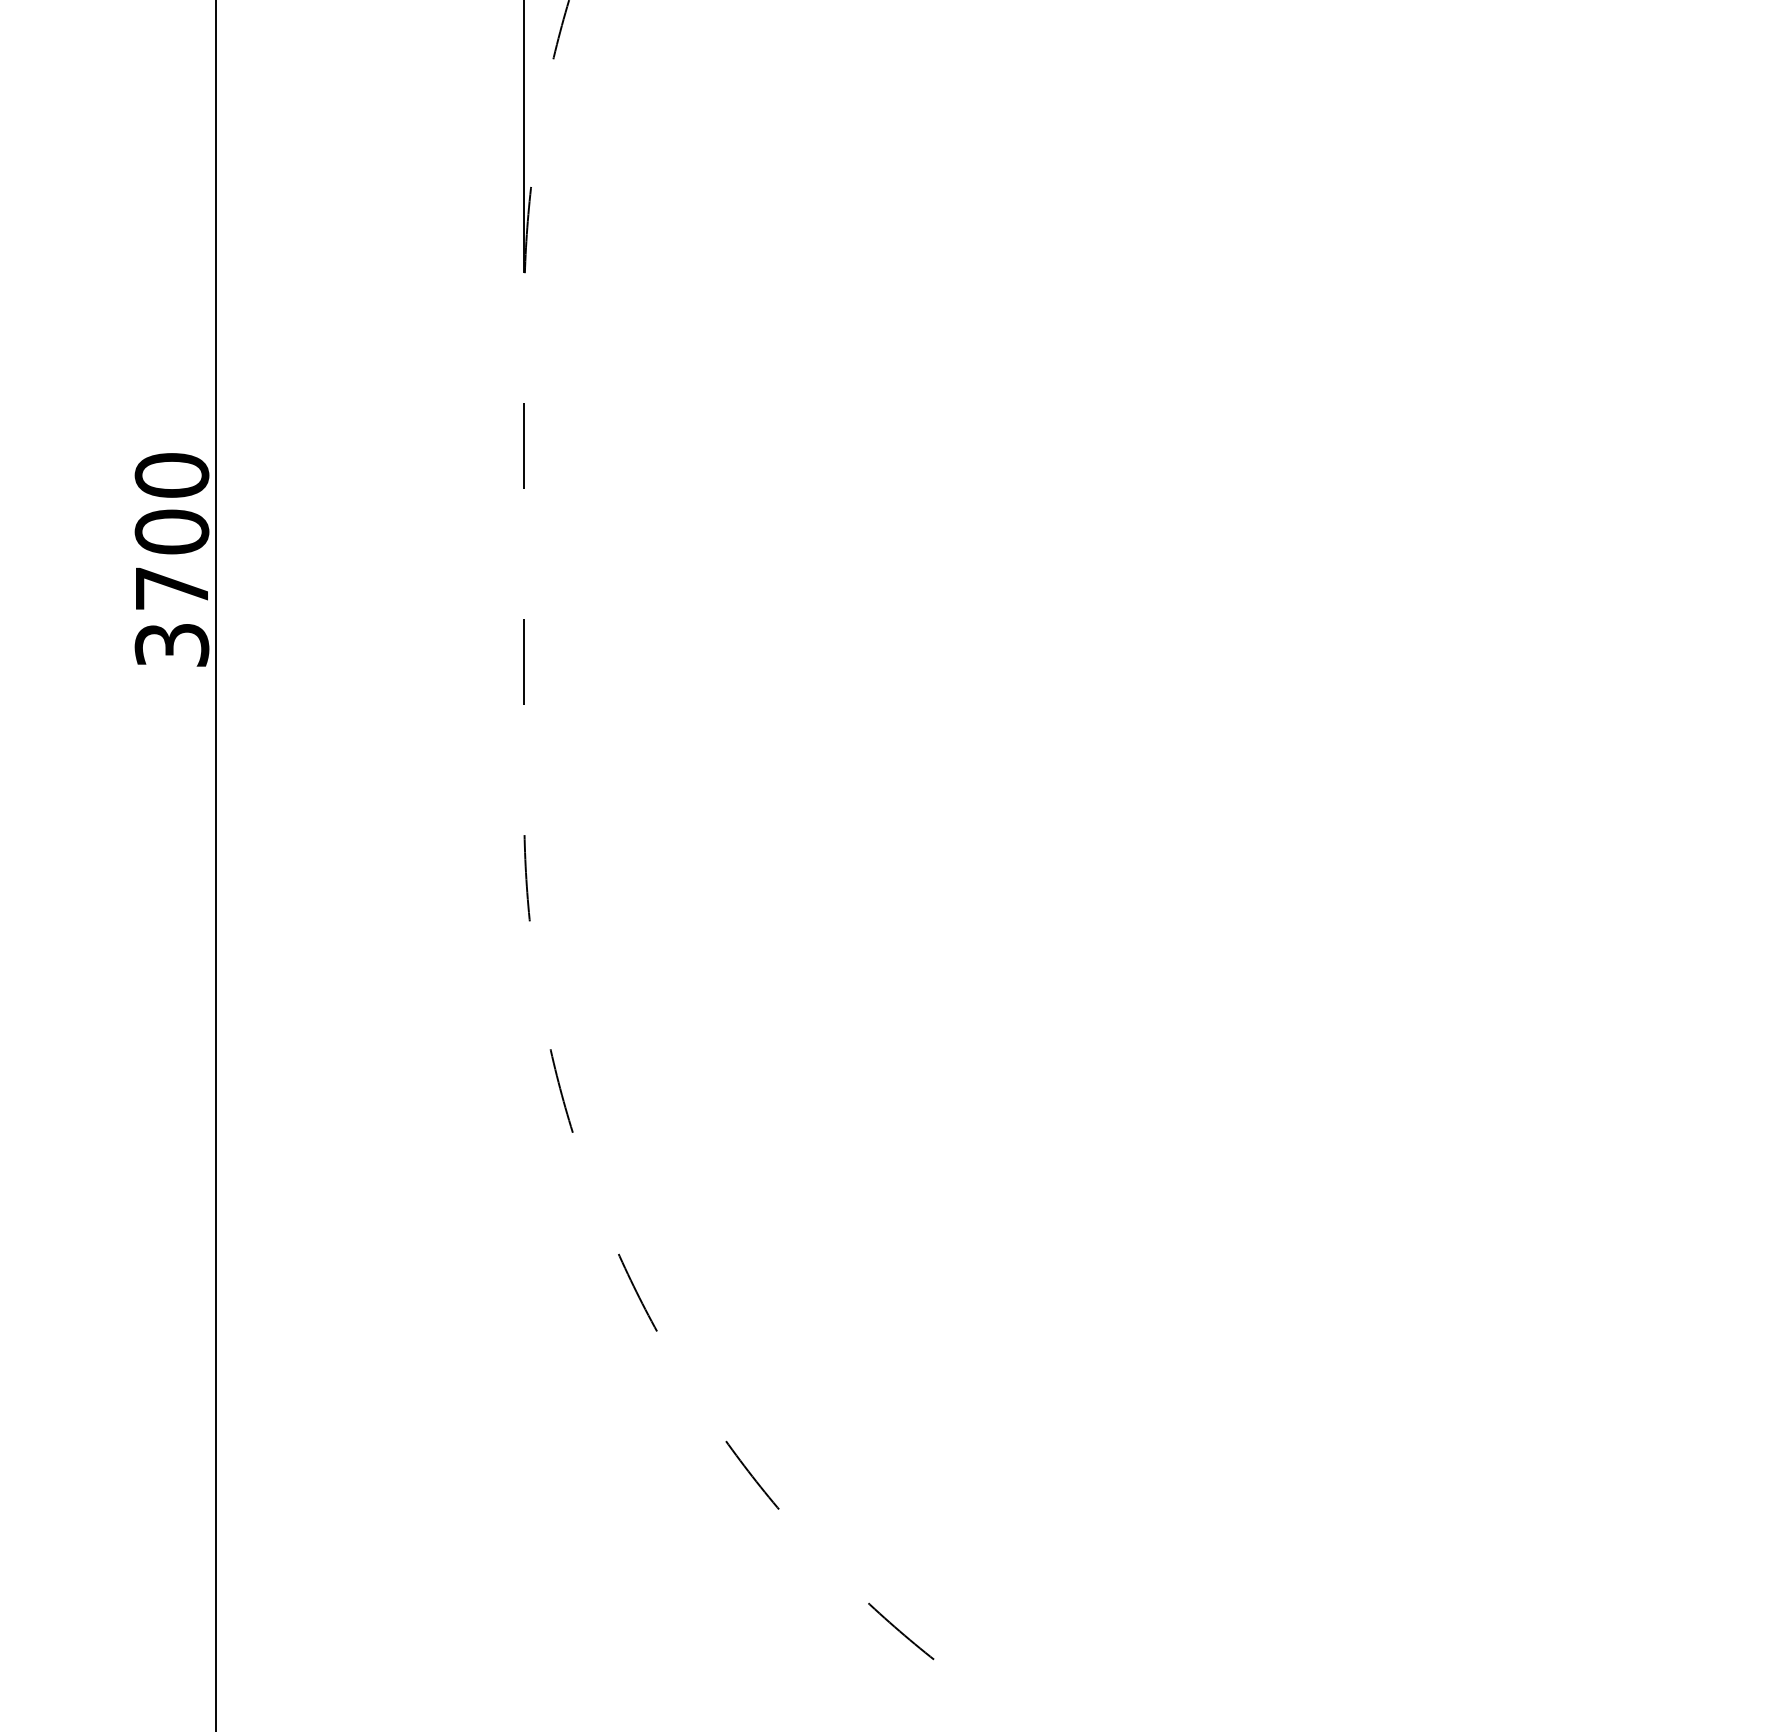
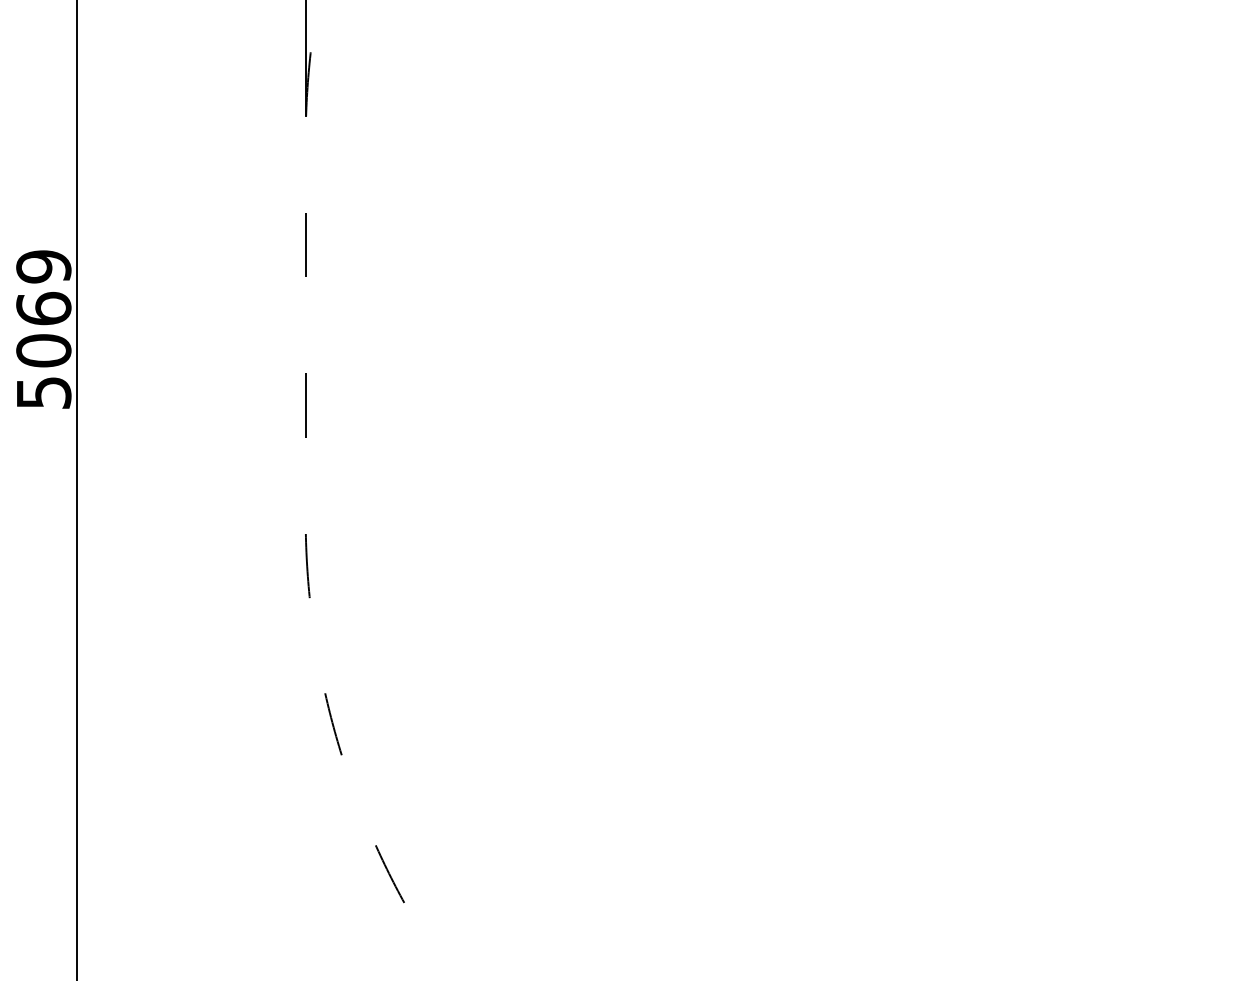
text: (171, 559) -> (43, 329), 3700 -> 5069

